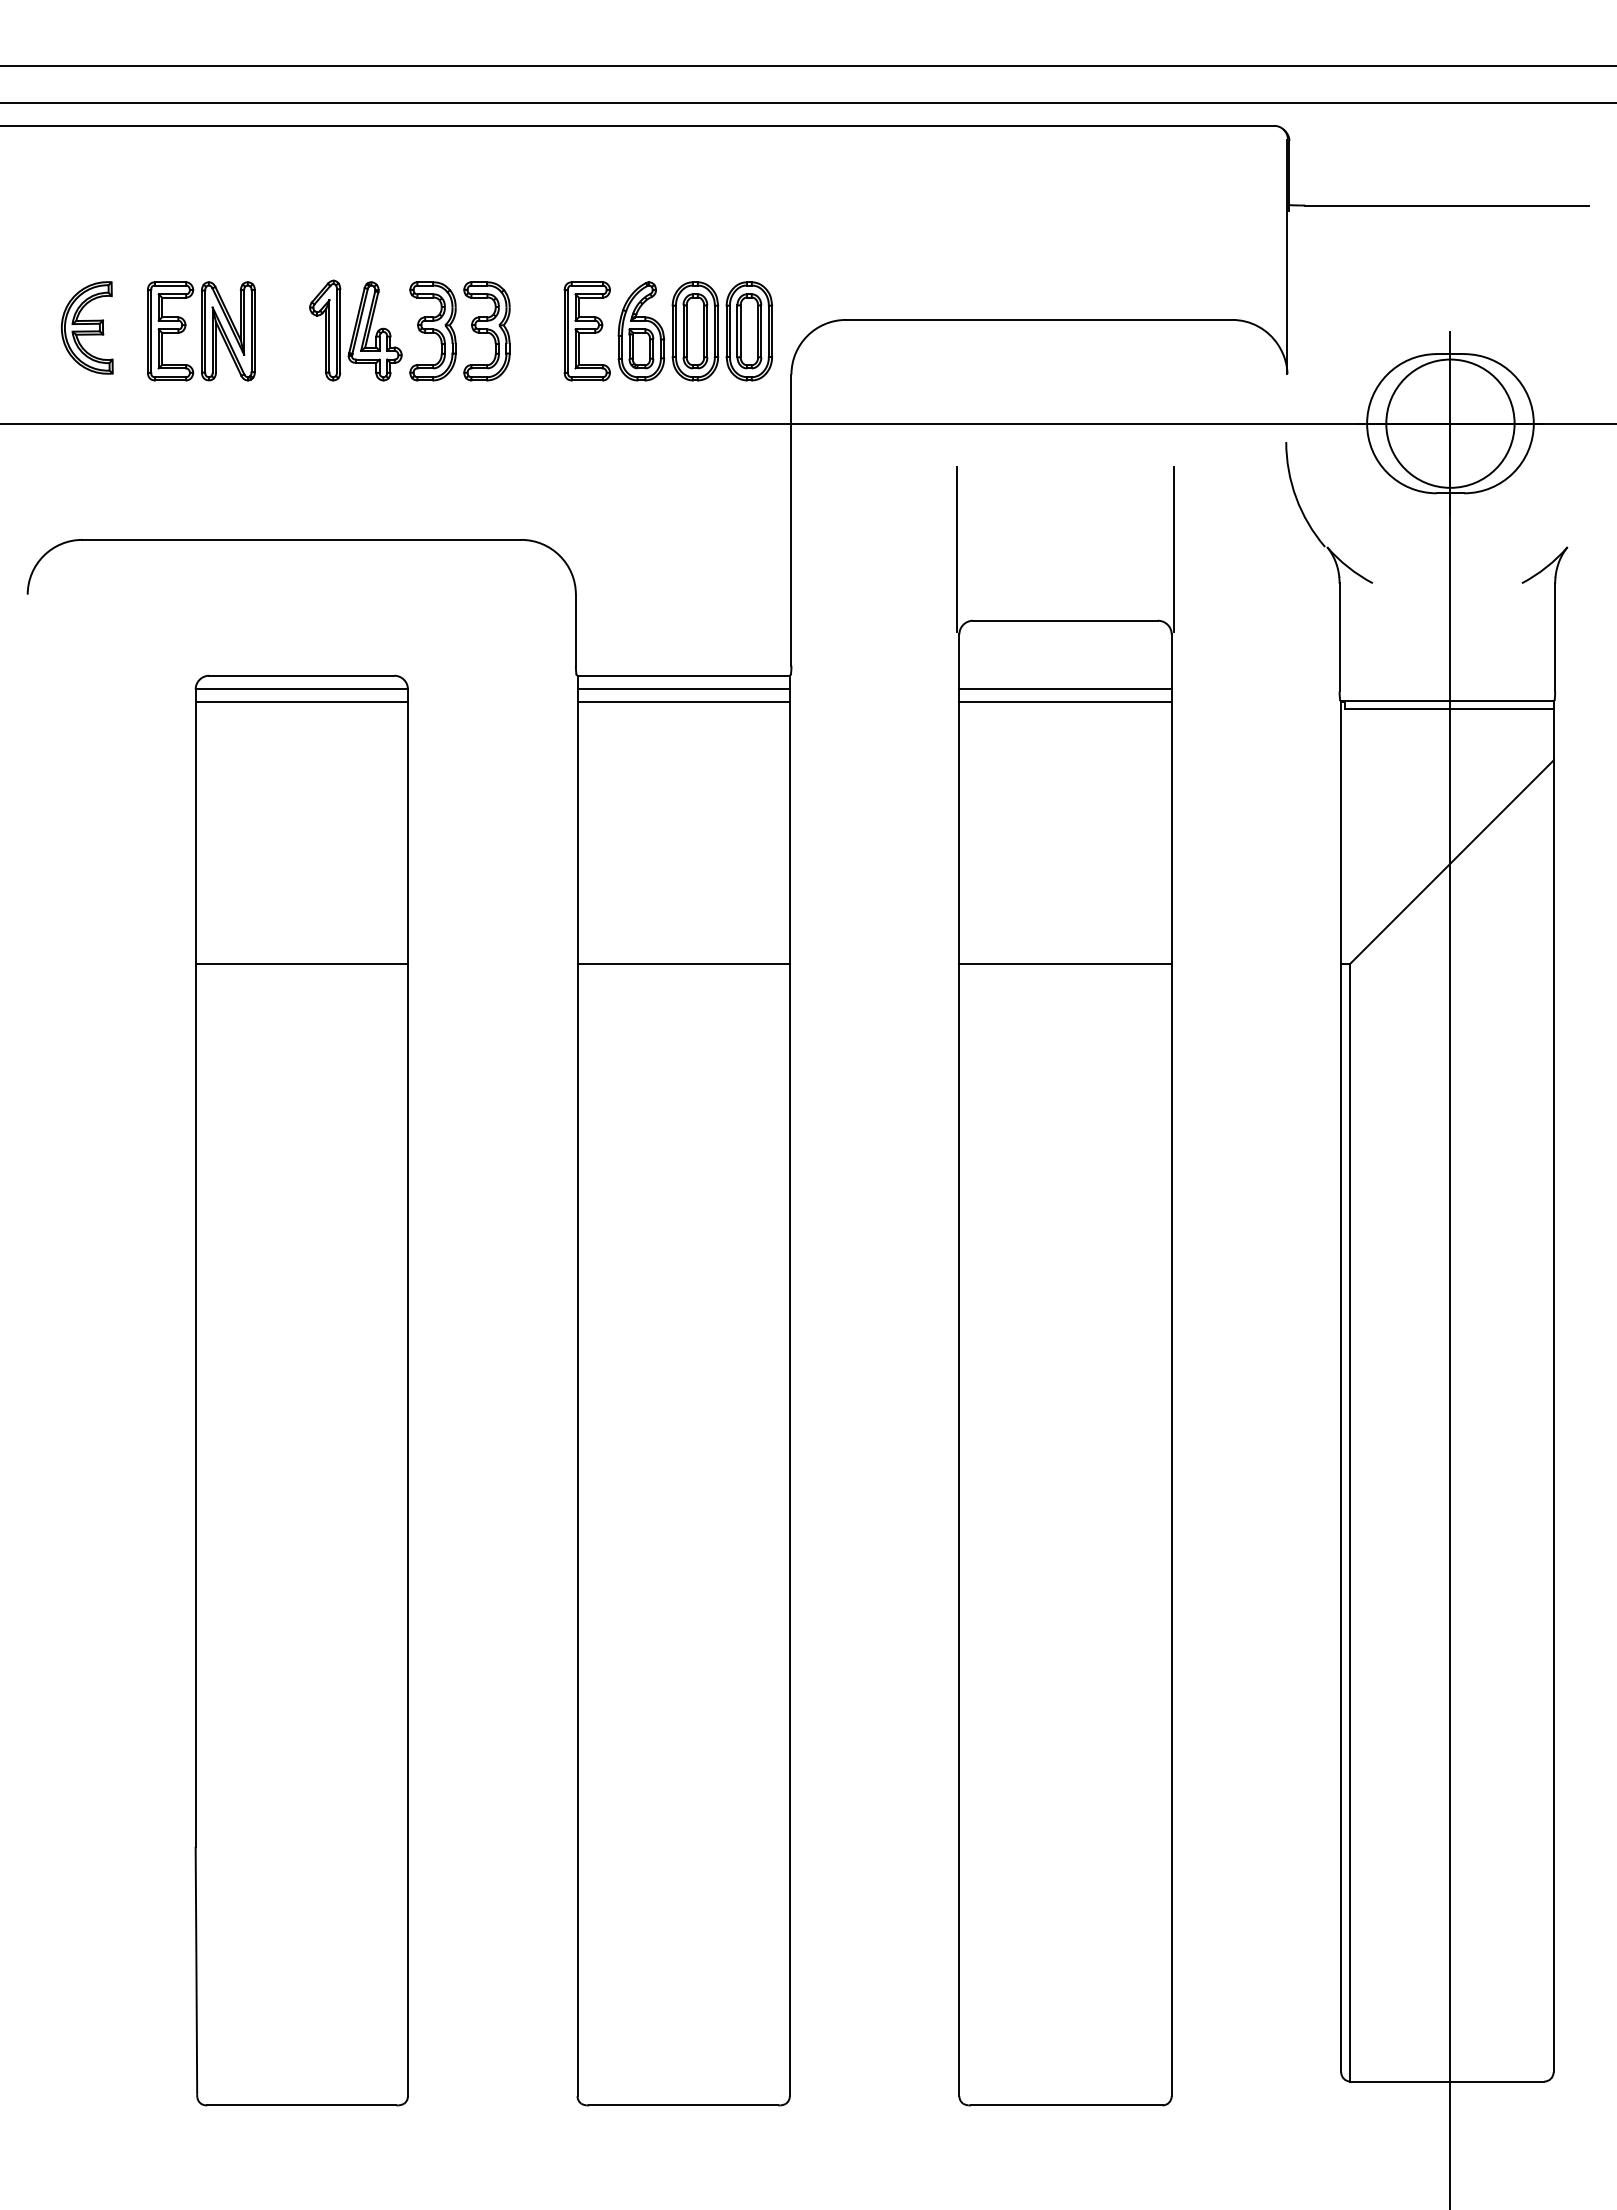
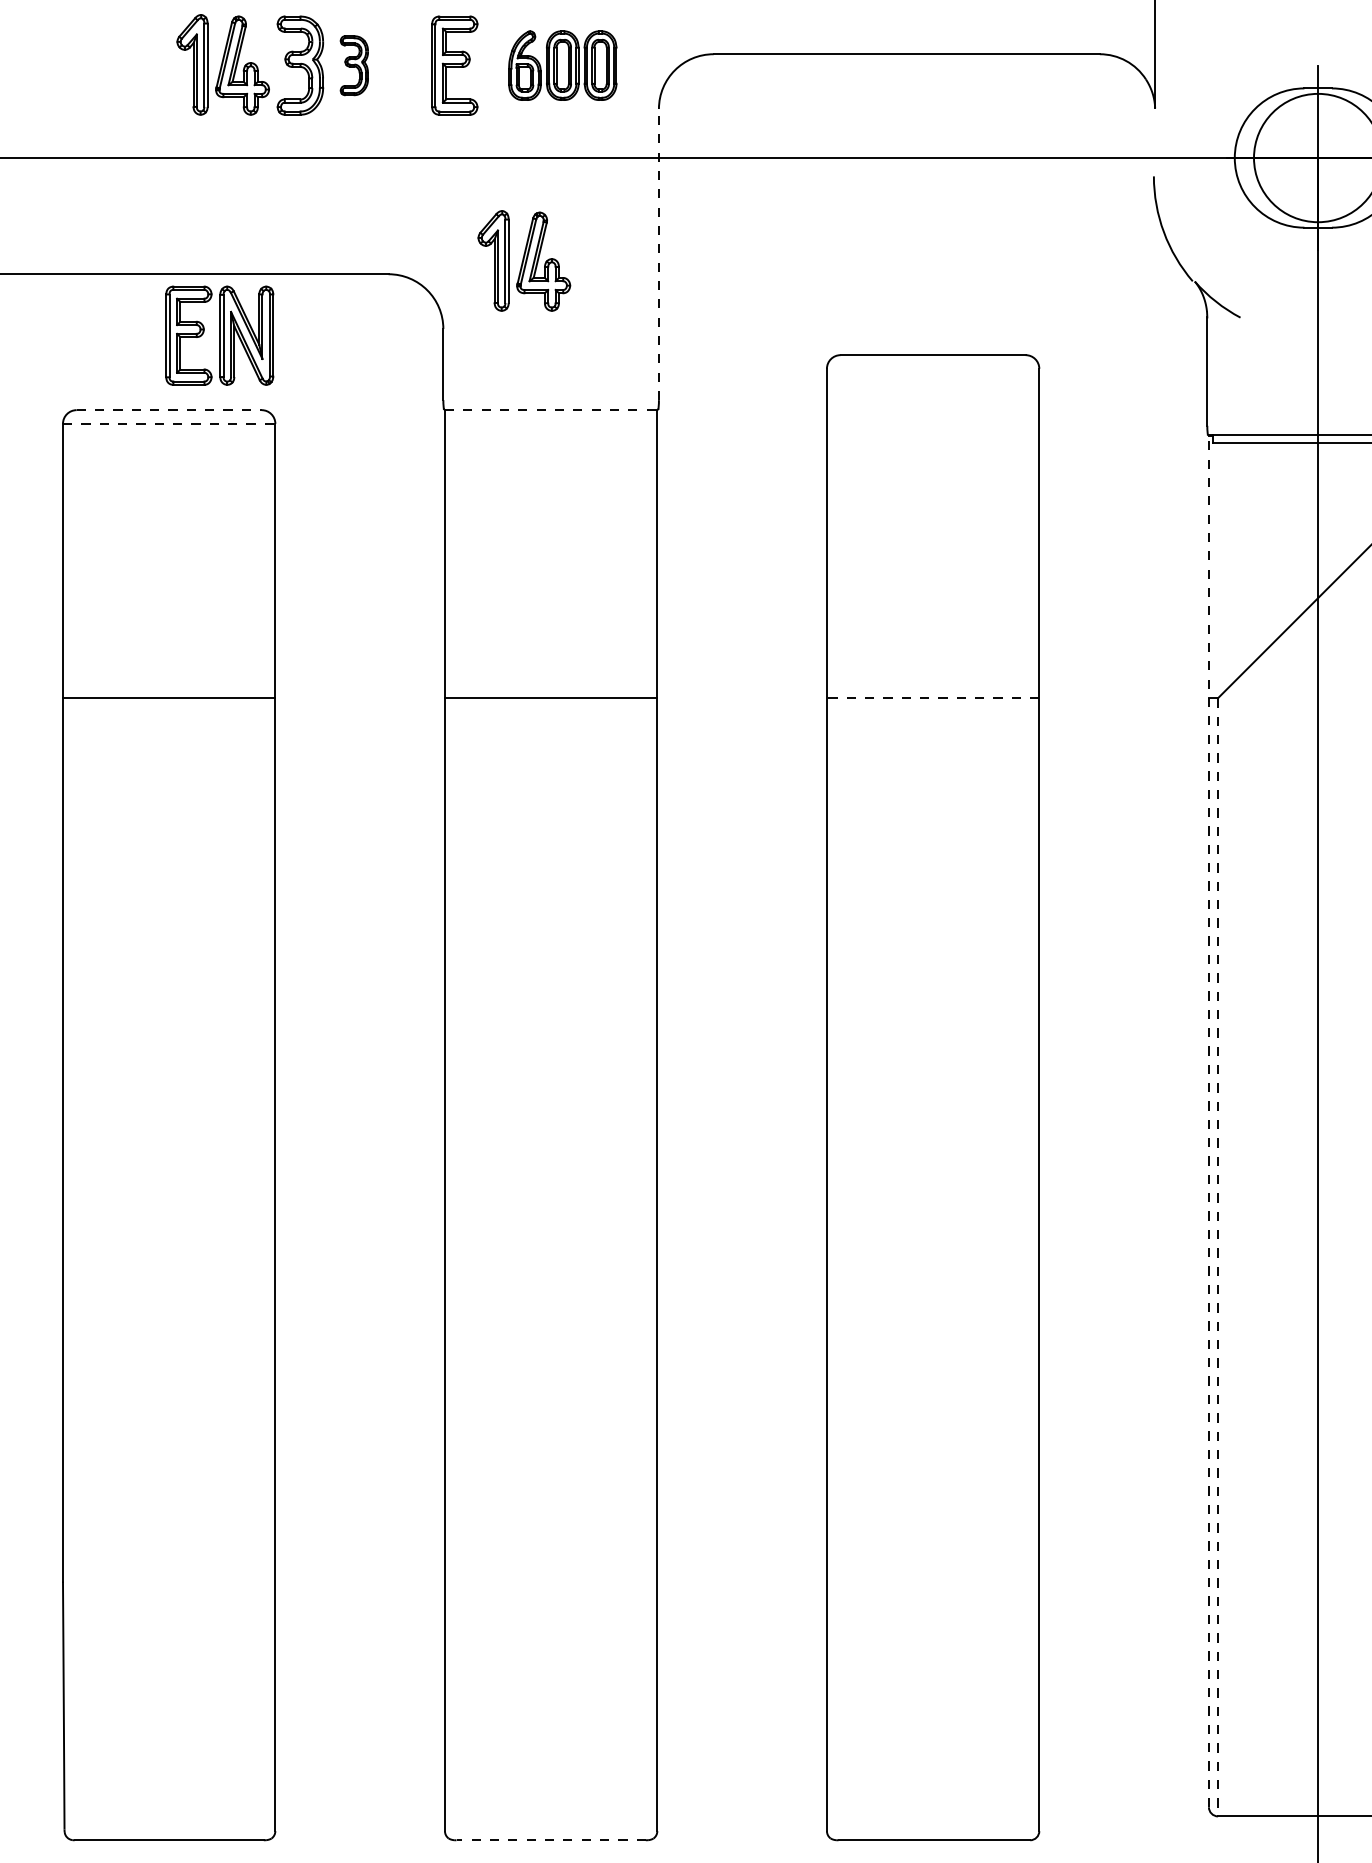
part: (201, 331) -> (219, 335), moved
part: (486, 331) -> (353, 65), size x0.6
part: (694, 331) -> (561, 65), size x0.7
line: (791, 520) -> (659, 254), solid -> dashed
part: (656, 526) -> (523, 260), added
line: (957, 549) -> (825, 283), removed
line: (1174, 549) -> (1042, 283), removed
line: (302, 675) -> (169, 409), solid -> dashed
line: (684, 675) -> (551, 409), solid -> dashed
line: (302, 689) -> (169, 423), solid -> dashed
line: (683, 689) -> (550, 423), removed
line: (1065, 689) -> (933, 423), removed
line: (301, 702) -> (168, 436), removed
line: (683, 702) -> (550, 436), removed
line: (1065, 702) -> (933, 436), removed
line: (1065, 963) -> (933, 697), solid -> dashed
line: (1341, 1386) -> (1209, 1121), solid -> dashed
line: (1350, 1522) -> (1218, 1257), solid -> dashed
line: (683, 2105) -> (550, 1840), solid -> dashed

